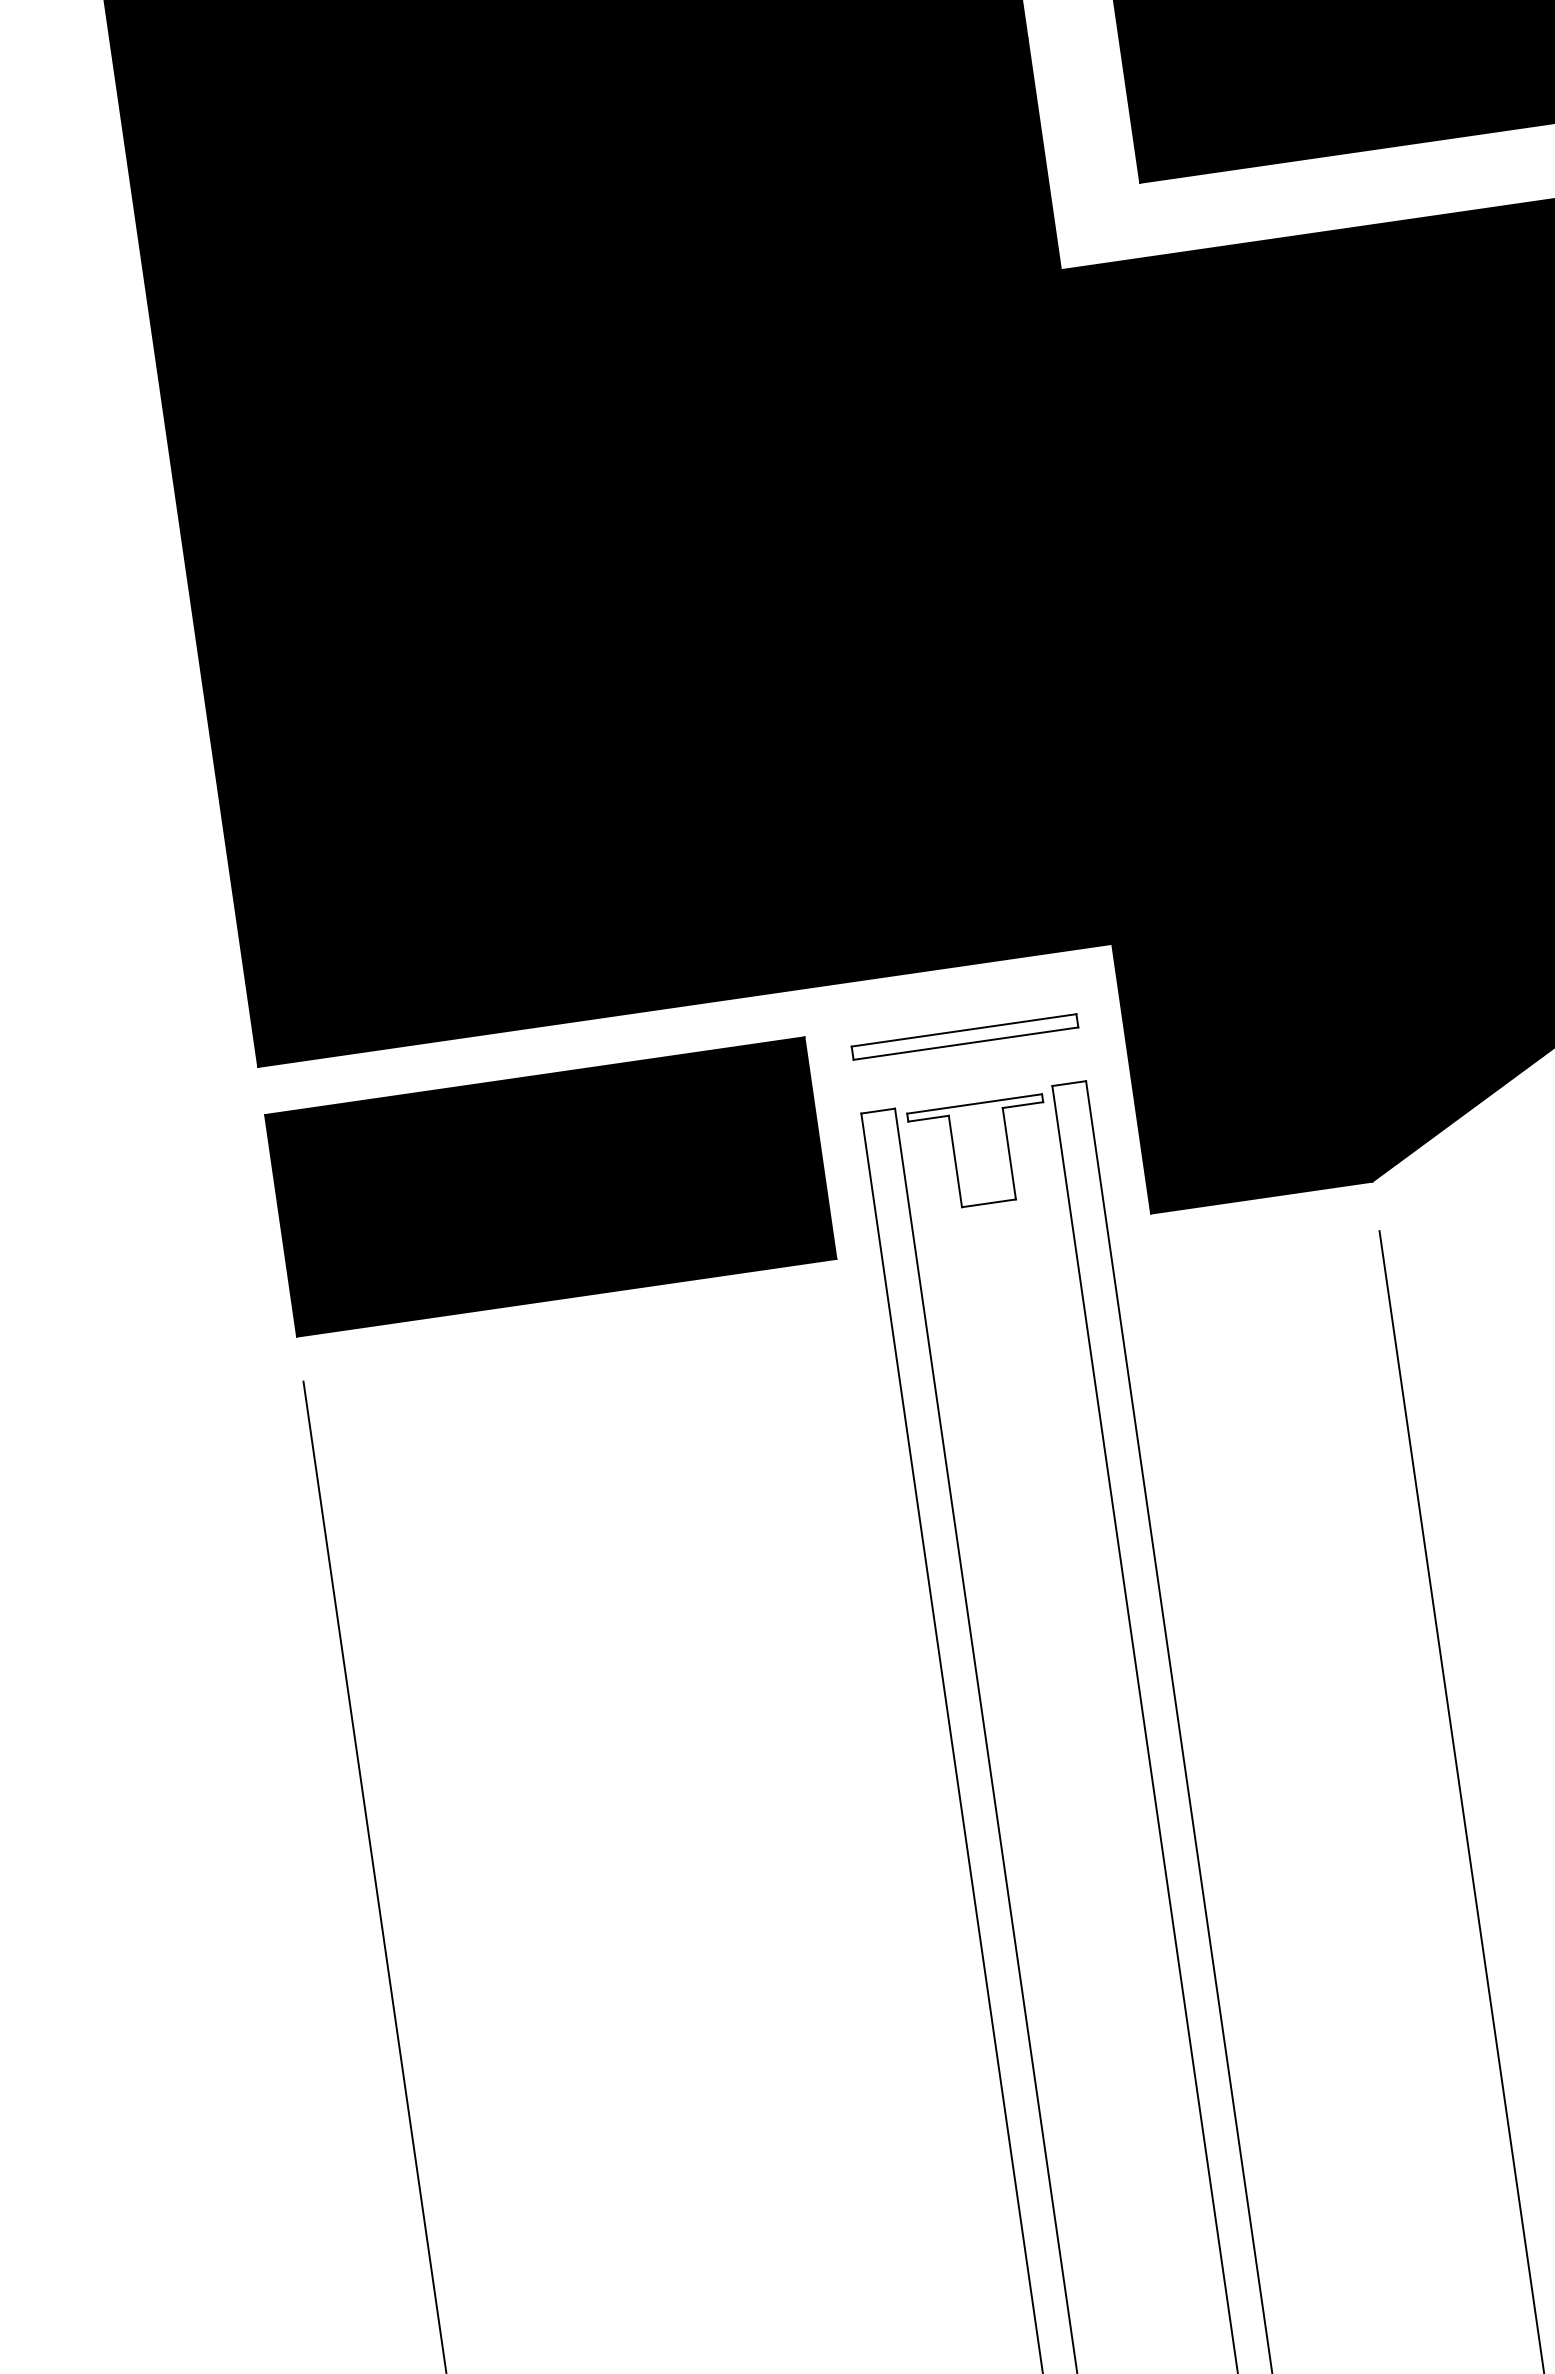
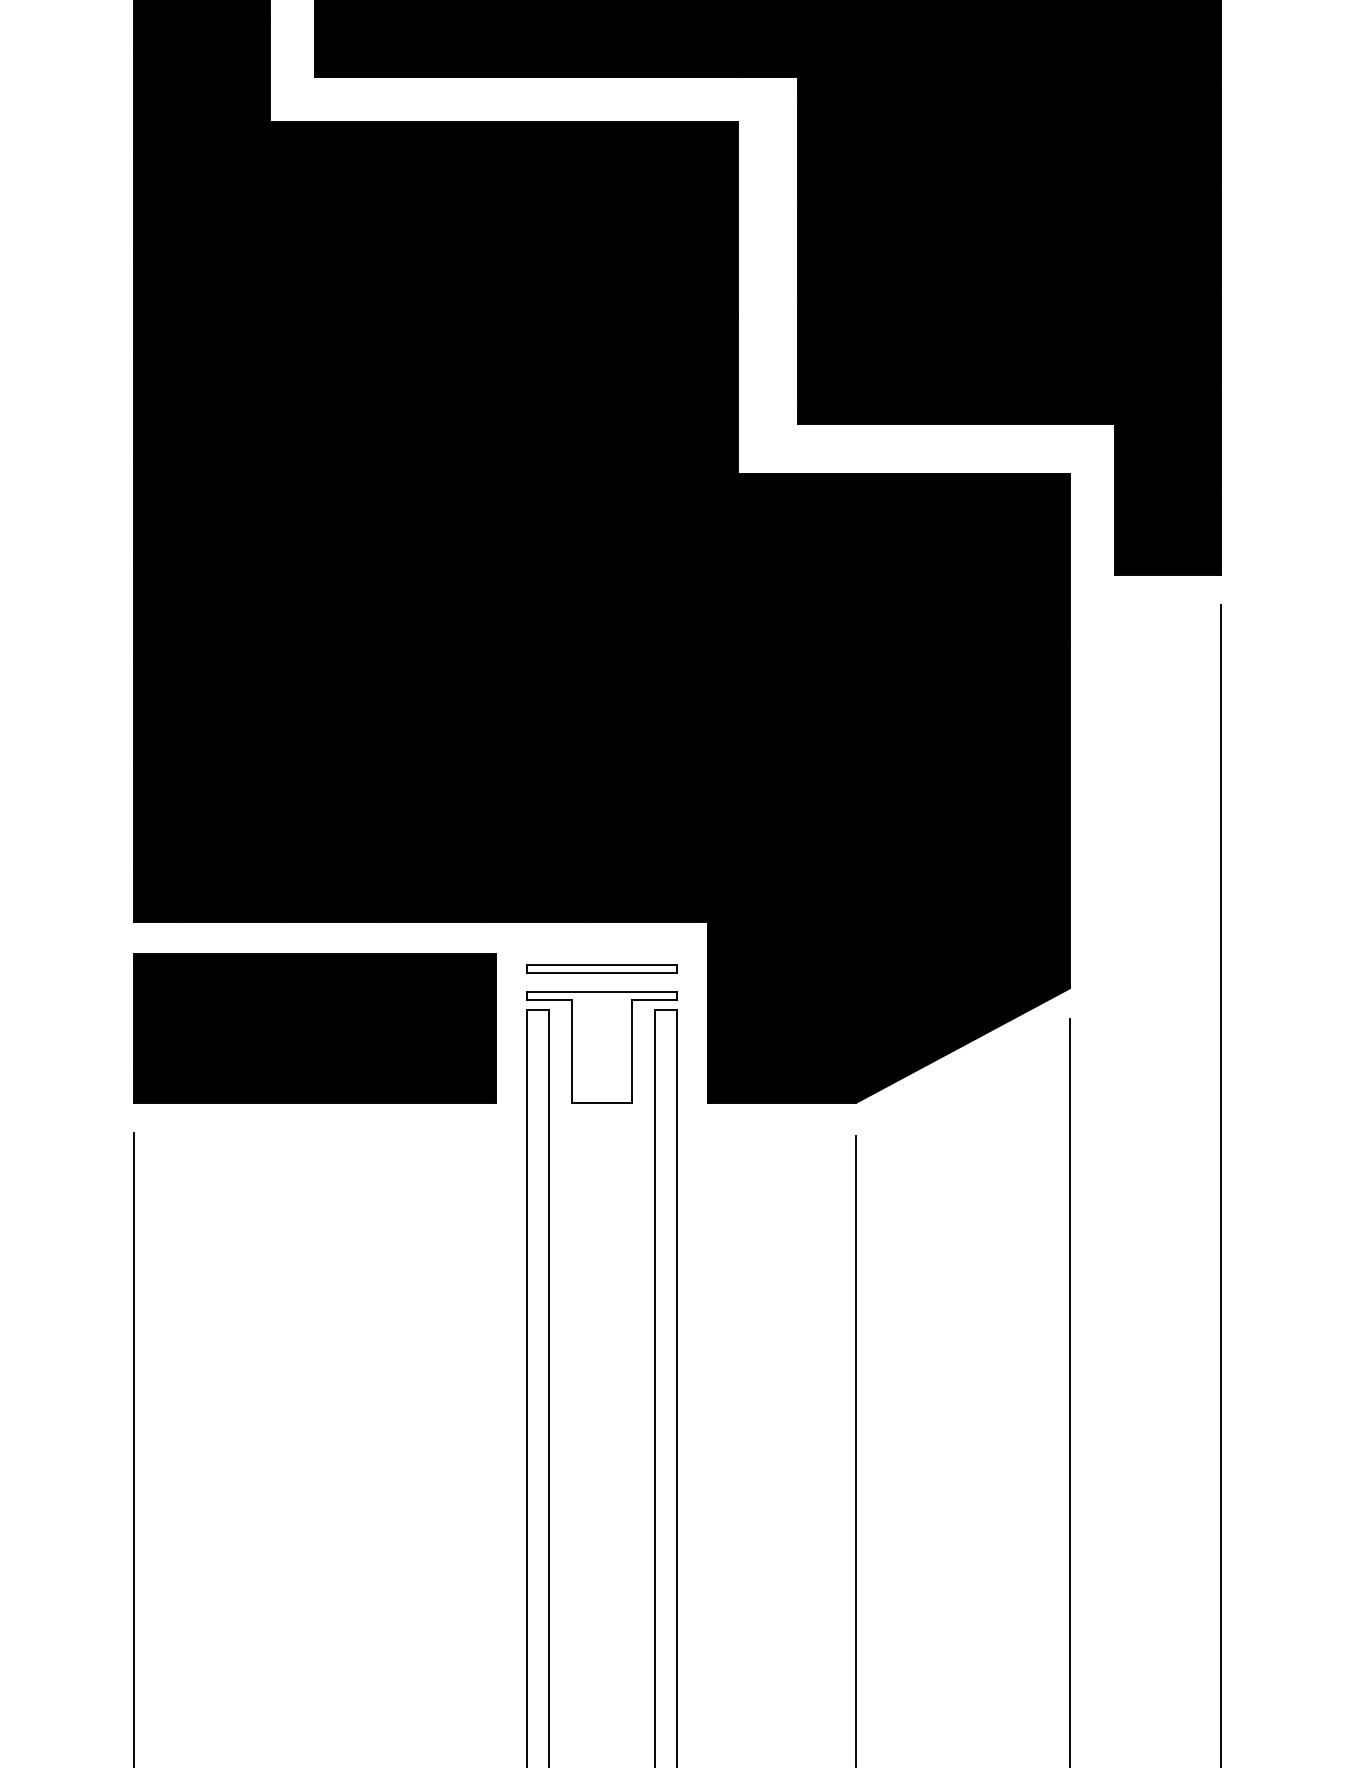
part: (981, 1154) -> (601, 1047), size x1.67

